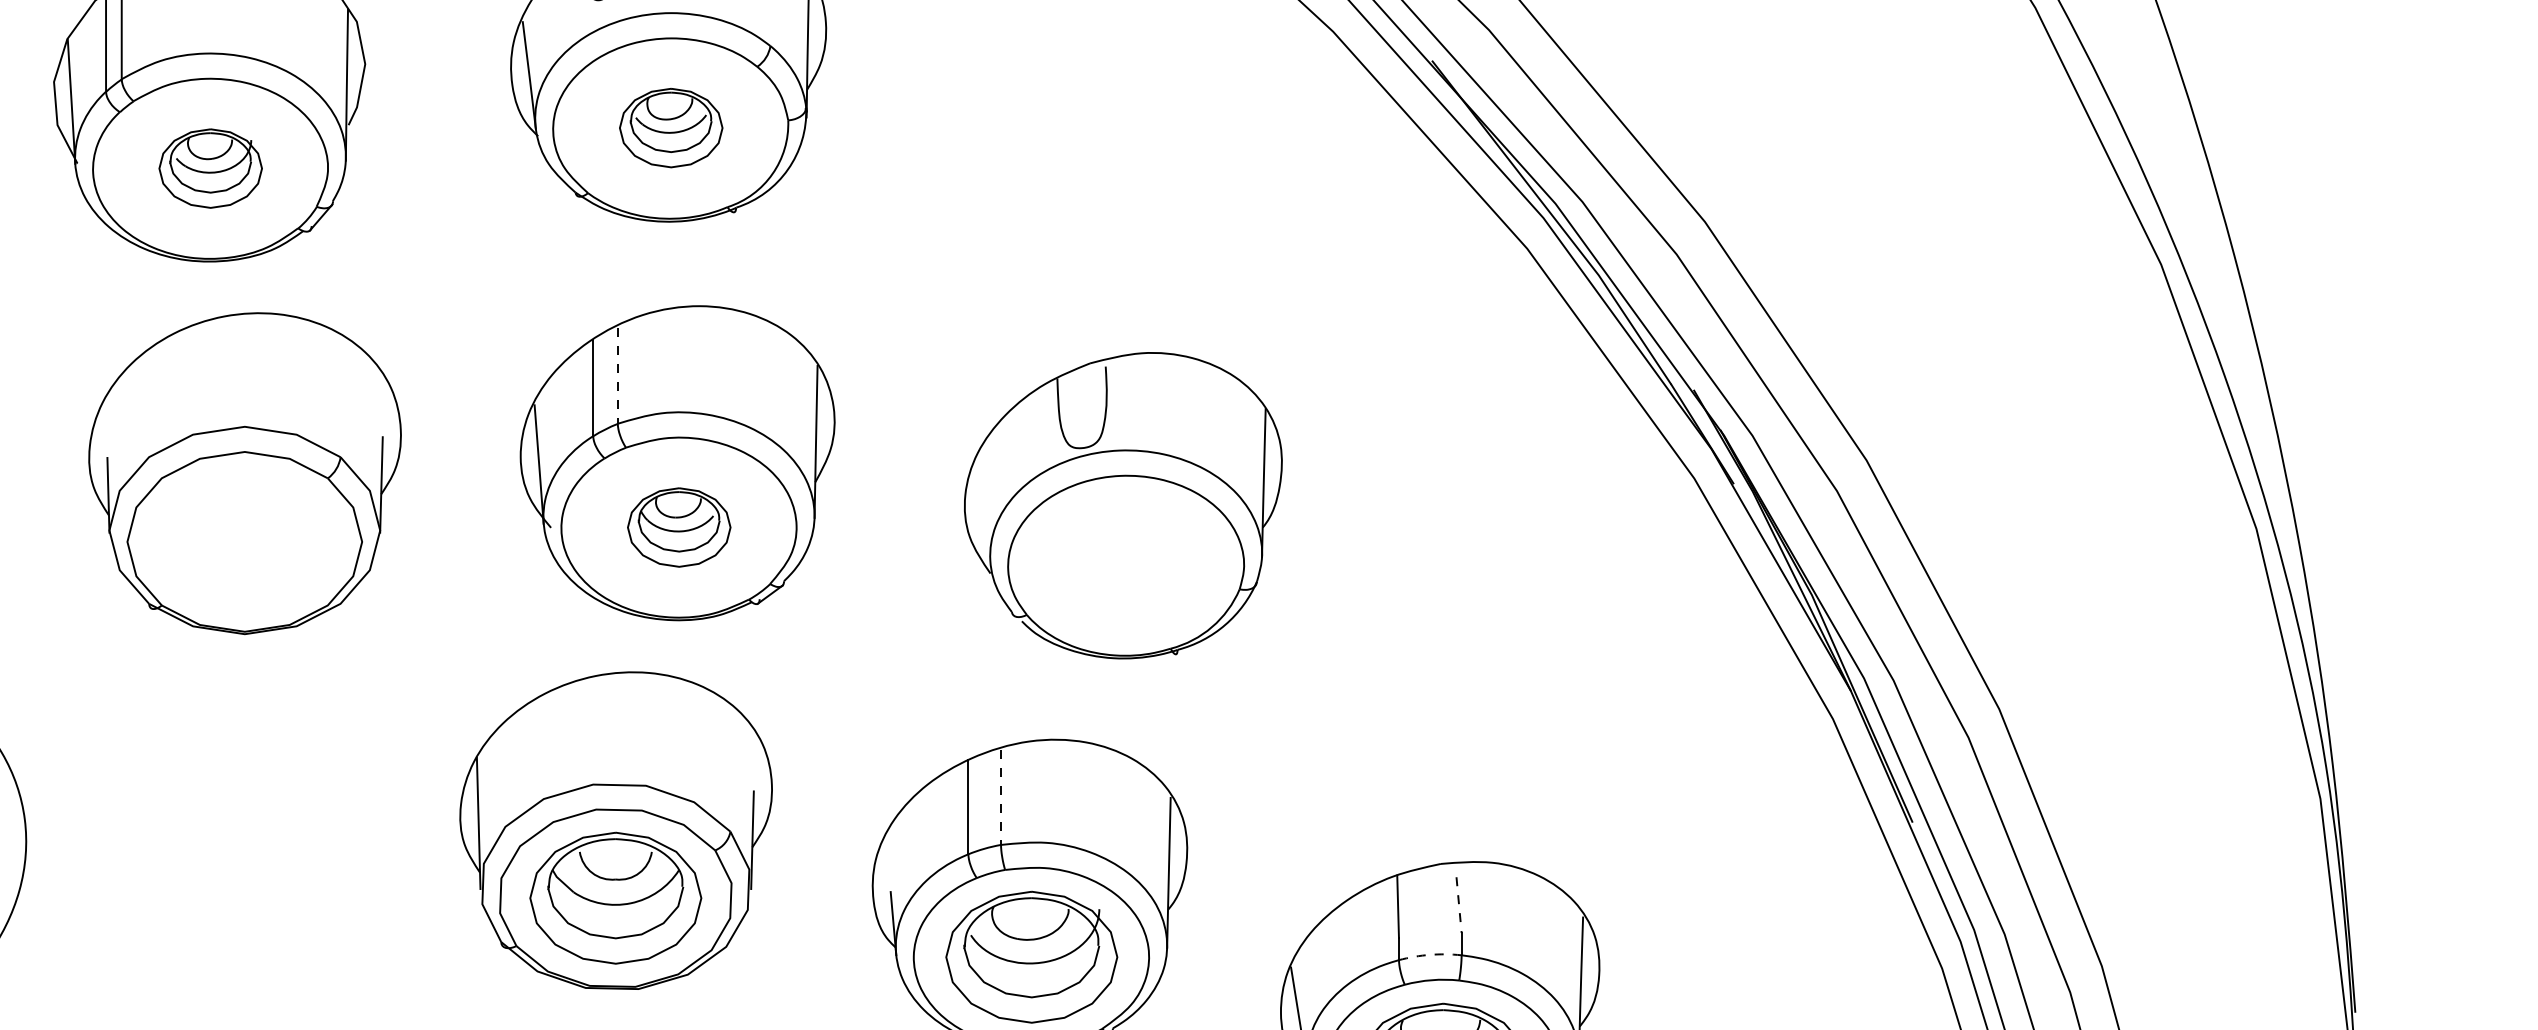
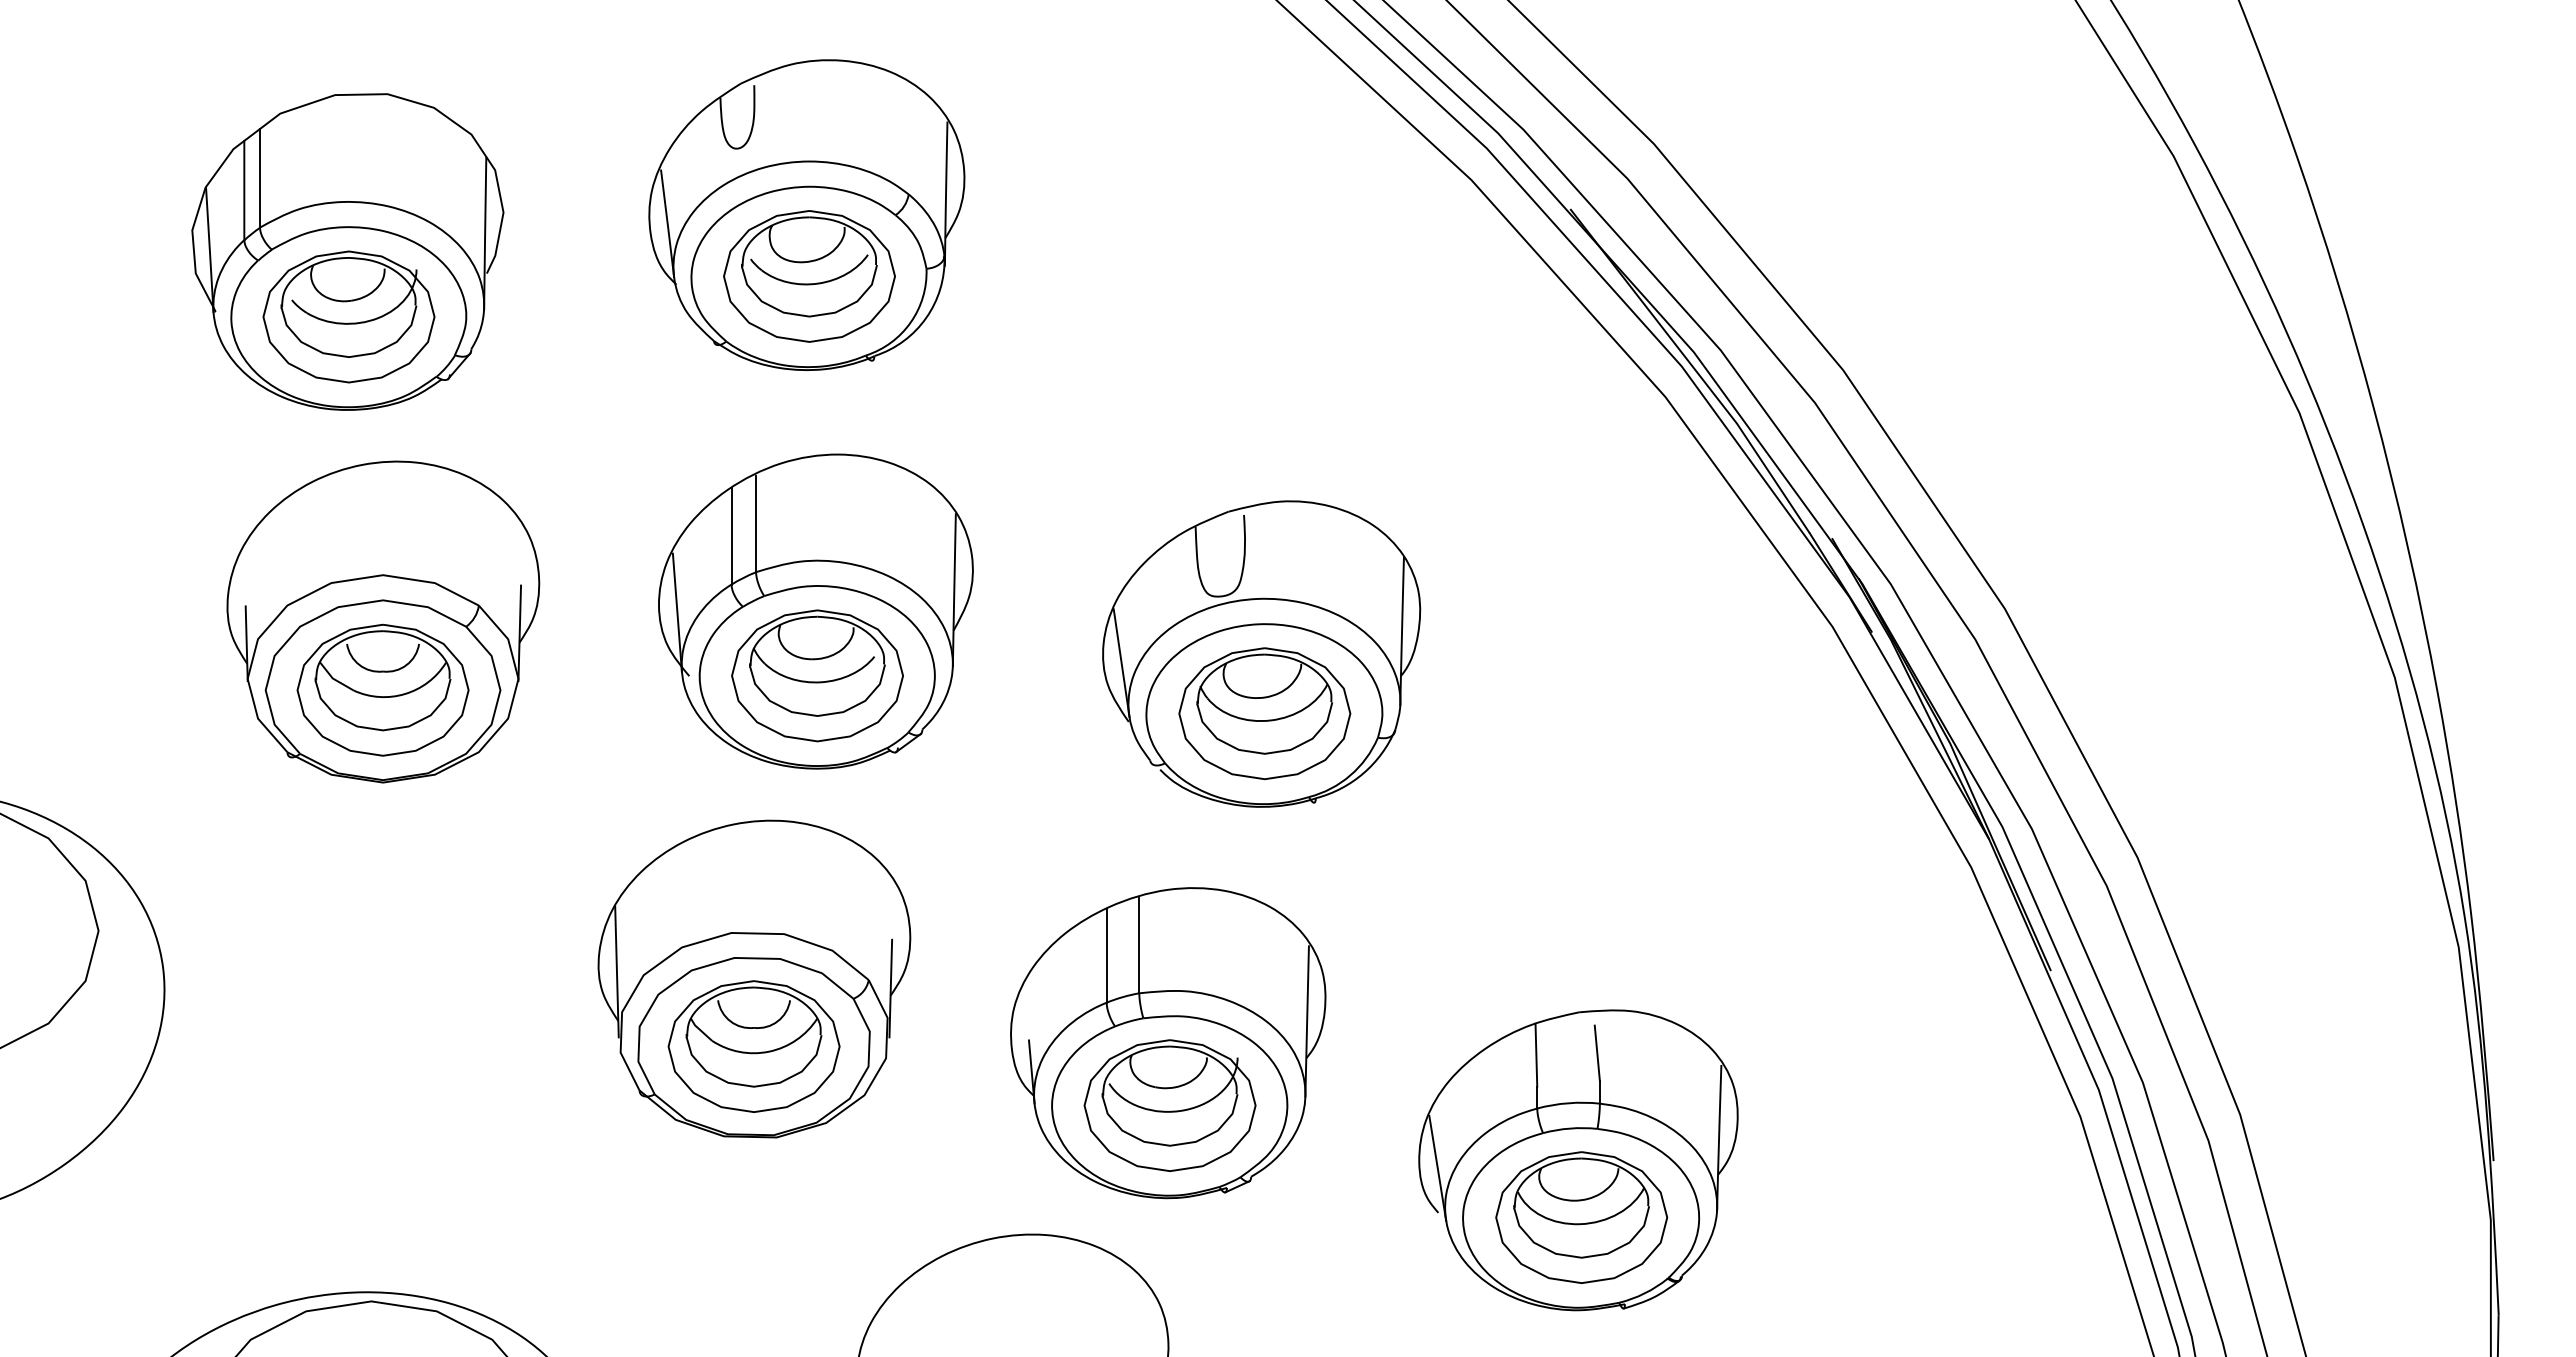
part: (671, 128) -> (809, 276), size x1.67
part: (210, 168) -> (348, 316), size x1.67
line: (618, 376) -> (756, 524), dashed -> solid
line: (983, 514) -> (1121, 662), added
part: (679, 527) -> (817, 675), size x1.67
part: (244, 541) -> (382, 689), added
part: (1126, 565) -> (1264, 713), added
line: (1001, 797) -> (1139, 945), dashed -> solid
line: (1459, 905) -> (1597, 1053), dashed -> solid
arc: (1430, 955) -> (1568, 1103), dashed -> solid

